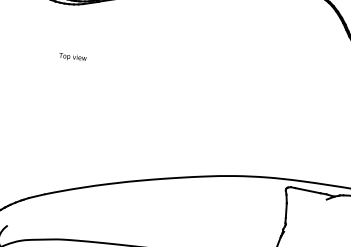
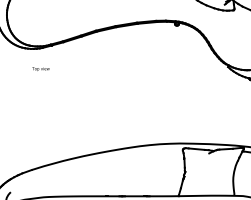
text: (72, 56) -> (40, 68), moved

